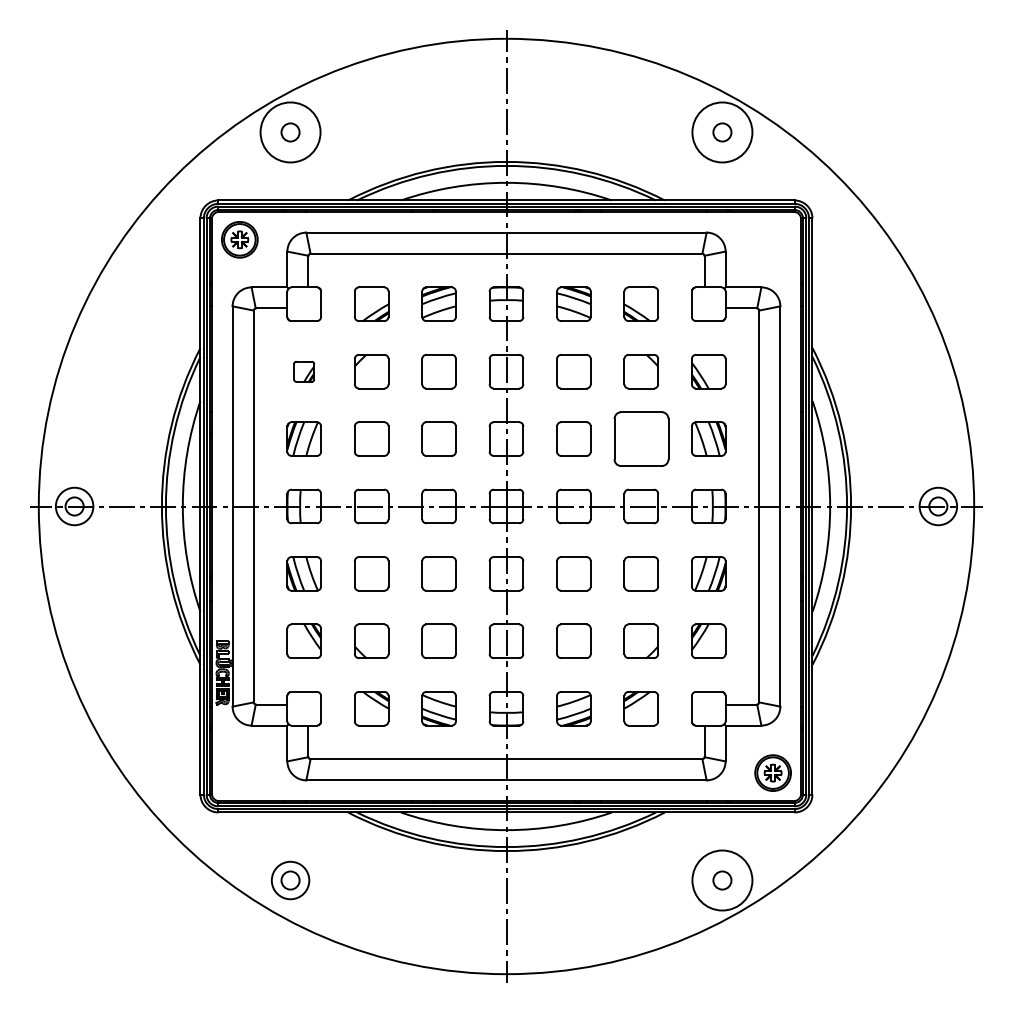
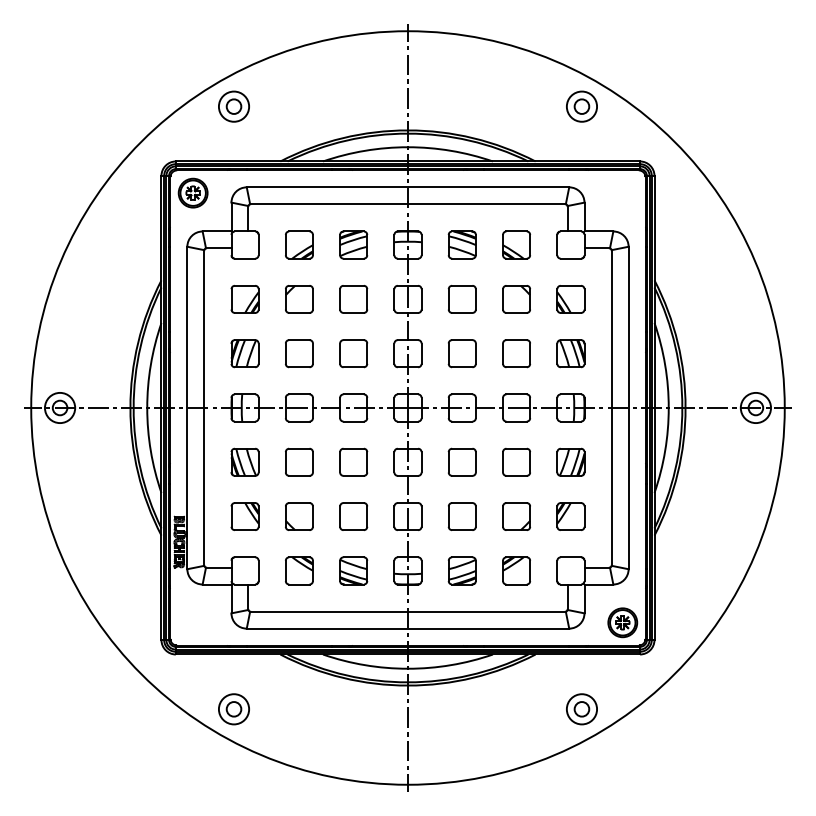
circle: (290, 132) -> (233, 106), size x0.62
circle: (722, 132) -> (582, 106), size x0.62
part: (303, 371) -> (244, 299), size x1.67
part: (640, 438) -> (515, 353), size x0.62
circle: (722, 880) -> (582, 709), size x0.62

